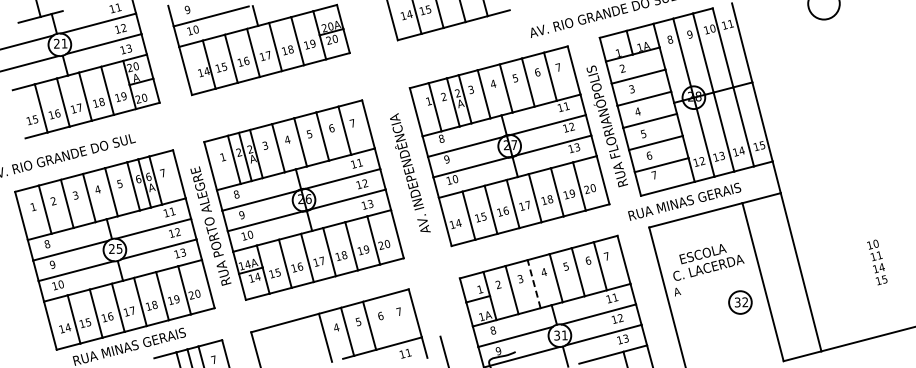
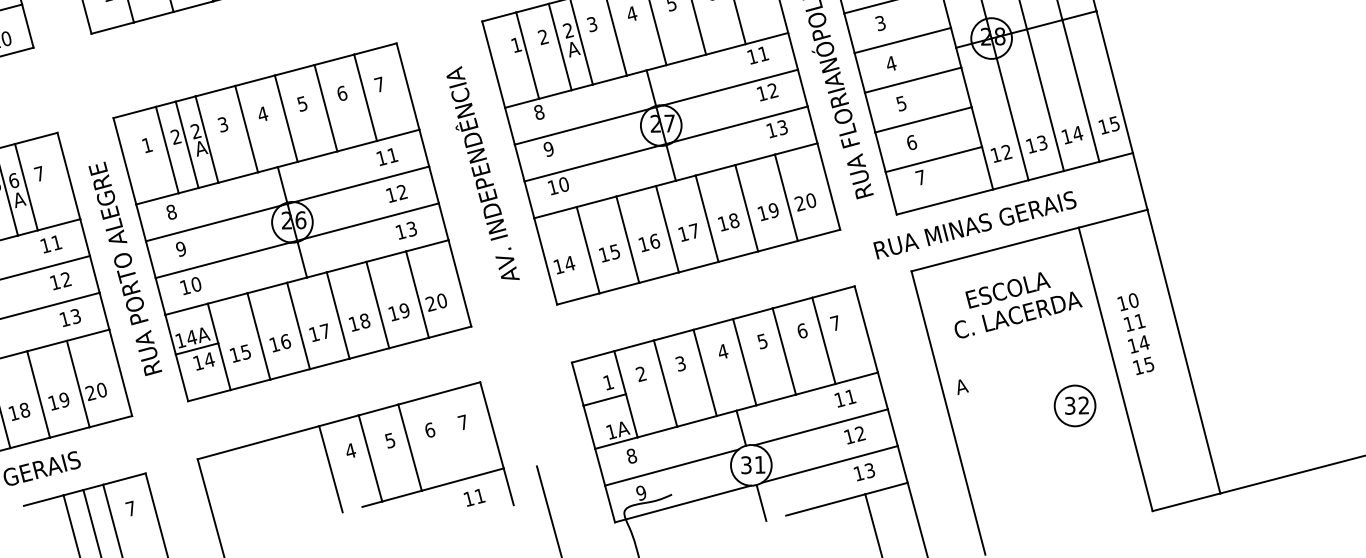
text: (708, 262) -> (1017, 305), moved
text: (877, 262) -> (1136, 334), moved
line: (534, 284) -> (705, 373), dashed -> solid

